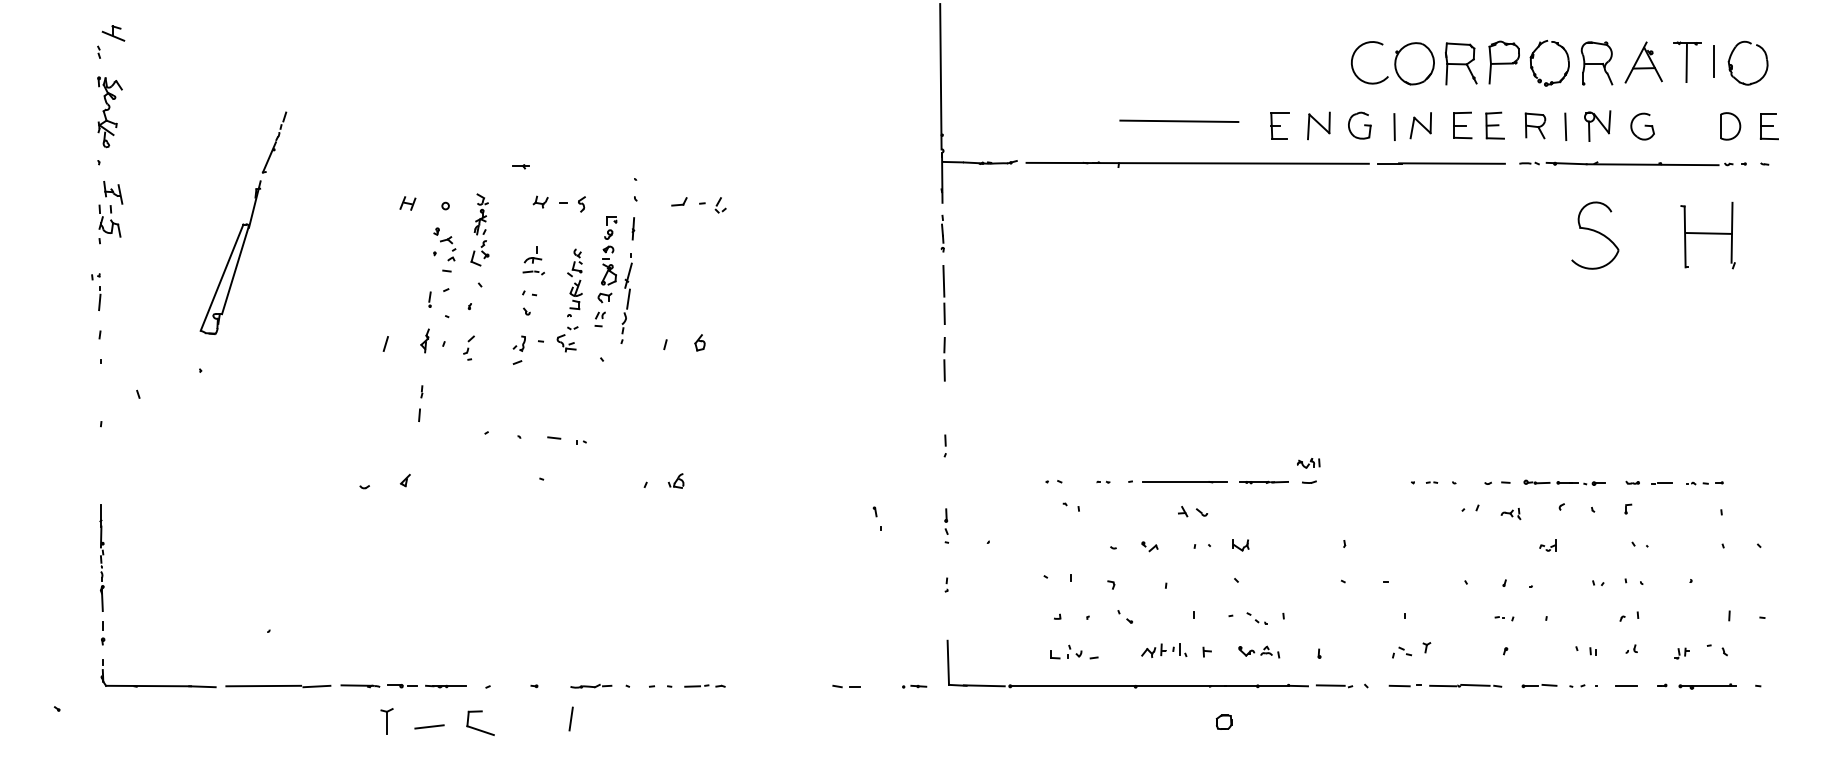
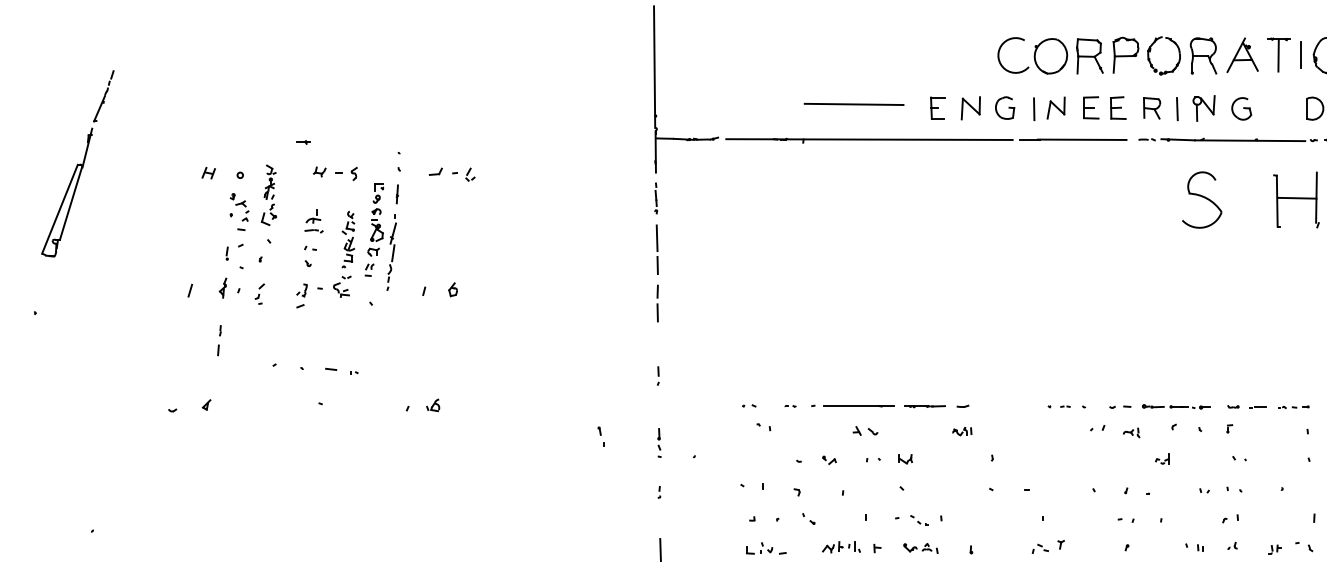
part: (243, 222) -> (77, 163), moved
part: (1308, 463) -> (962, 431), moved

